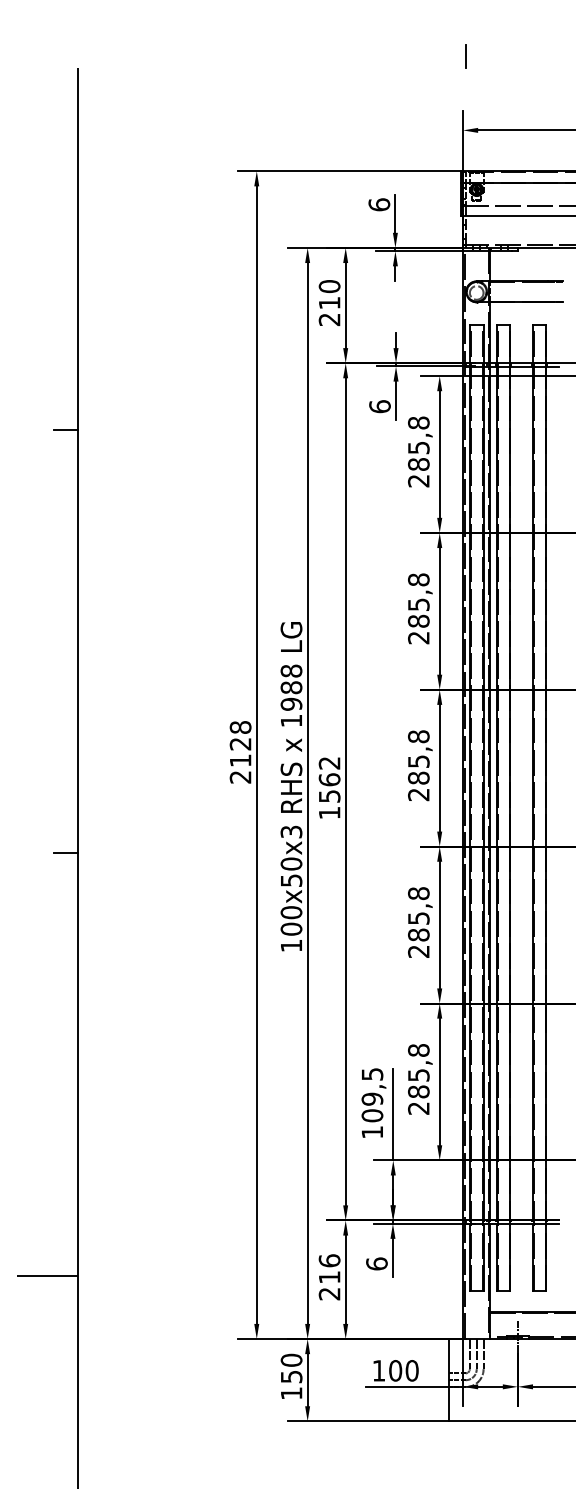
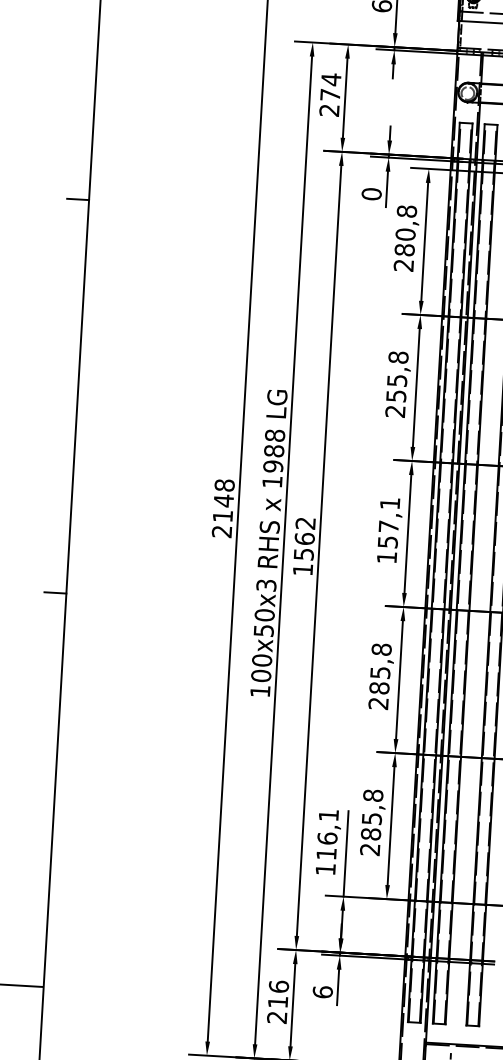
text: (329, 294) -> (330, 87), 210 -> 274
text: (379, 406) -> (371, 193), 6 -> 0
text: (418, 447) -> (405, 234), 285,8 -> 280,8
text: (418, 620) -> (396, 395), 285,8 -> 255,8
text: (240, 744) -> (223, 501), 2128 -> 2148
text: (418, 765) -> (388, 530), 285,8 -> 157,1
text: (372, 1095) -> (327, 835), 109,5 -> 116,1

